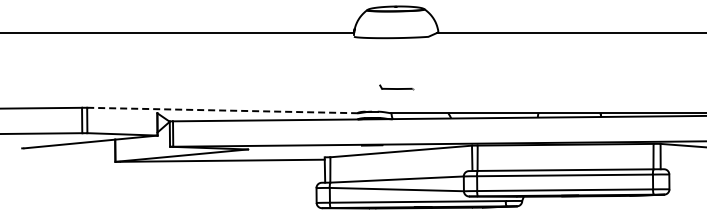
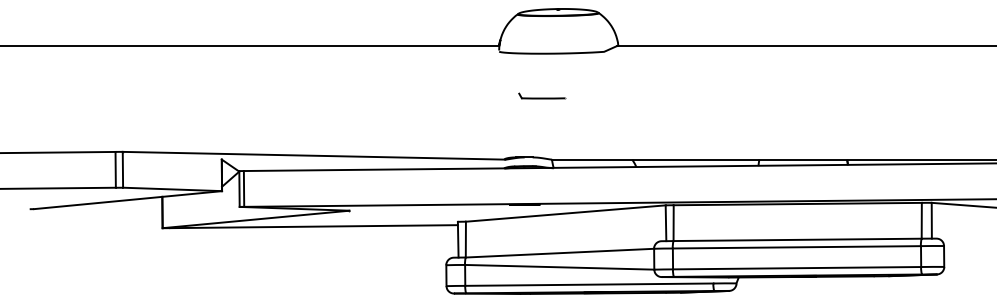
part: (396, 87) -> (542, 96), moved
line: (222, 110) -> (313, 155), dashed -> solid

